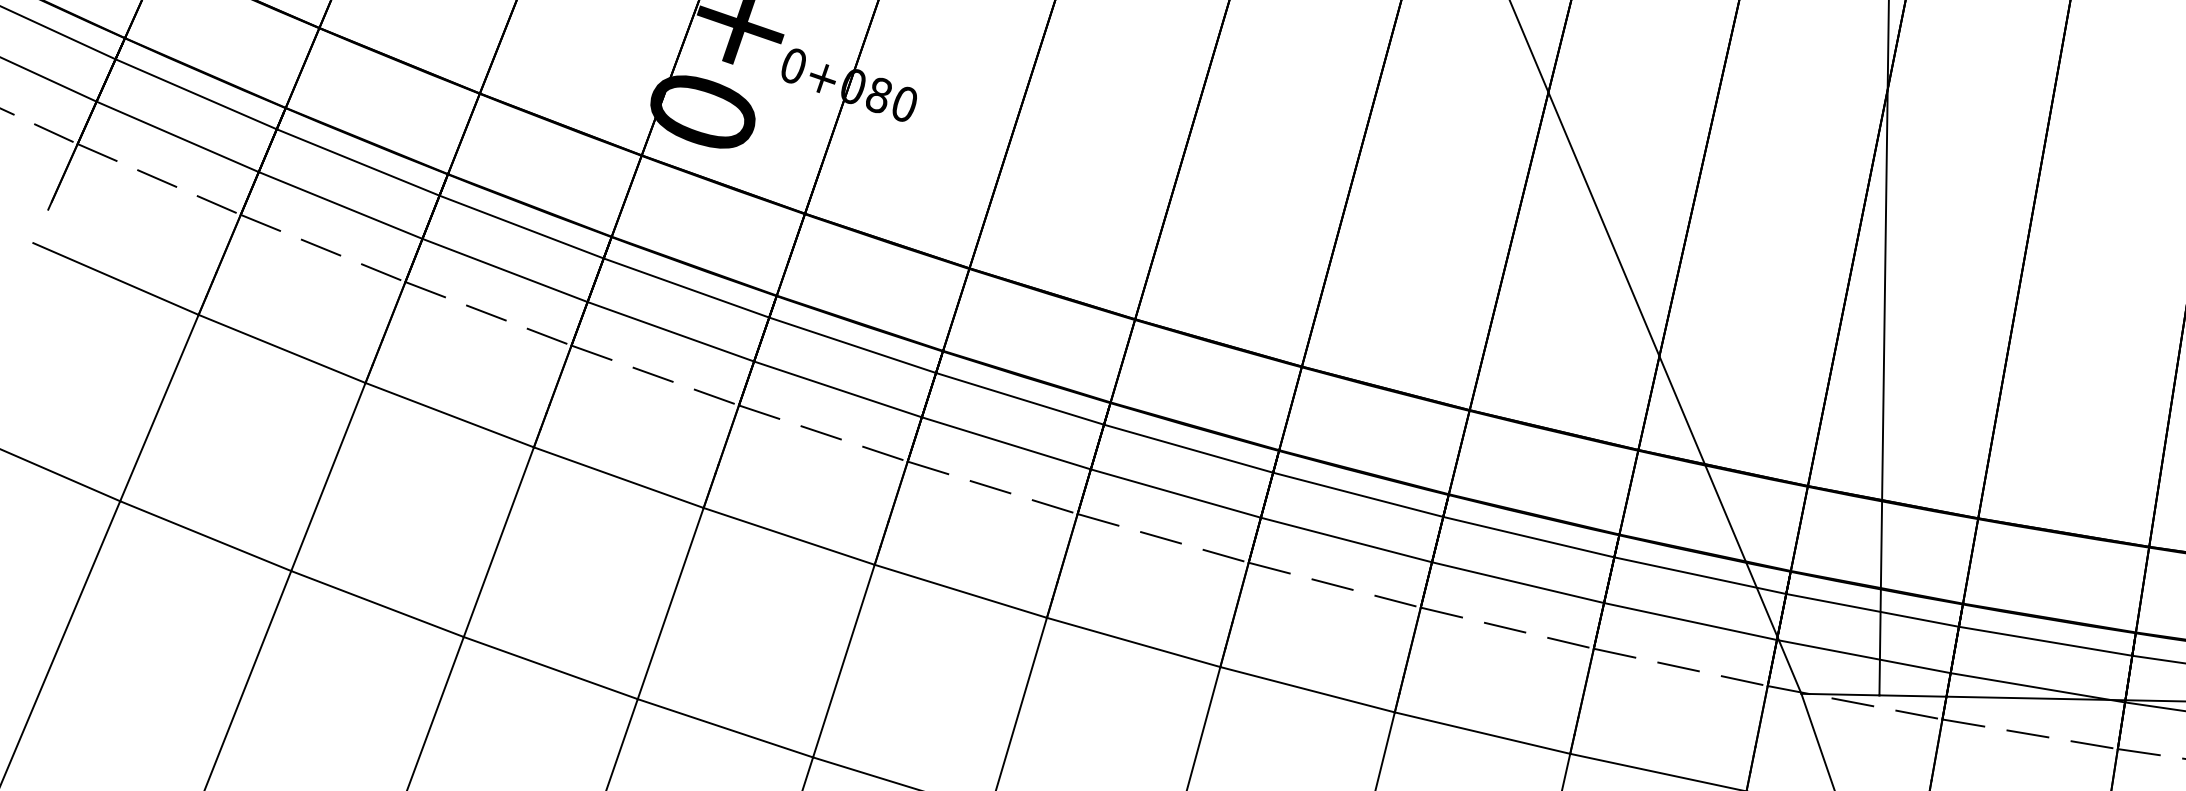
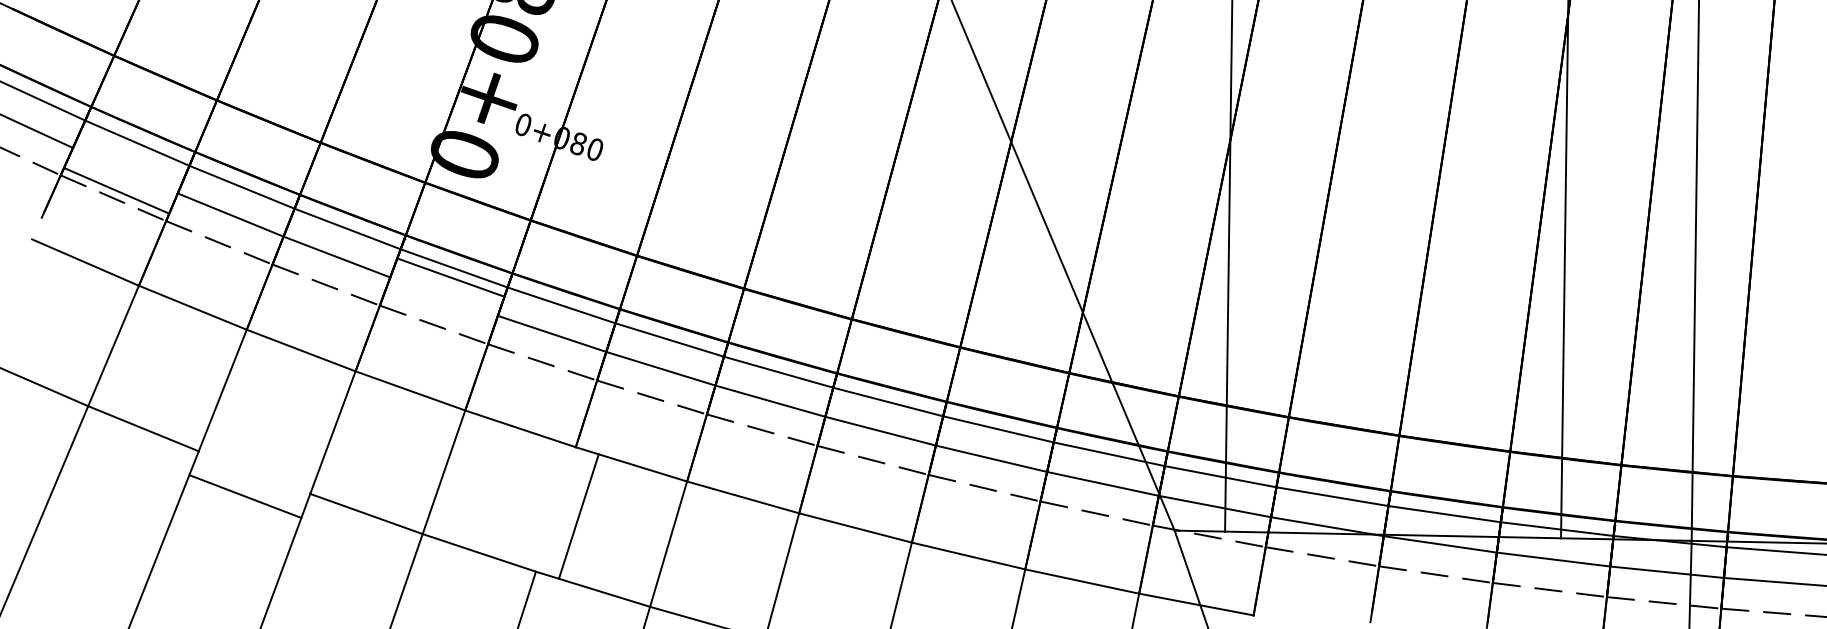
line: (177, 136) -> (116, 190), moved
line: (669, 331) -> (450, 277), moved
line: (377, 603) -> (245, 496), moved
line: (843, 661) -> (578, 516), moved

